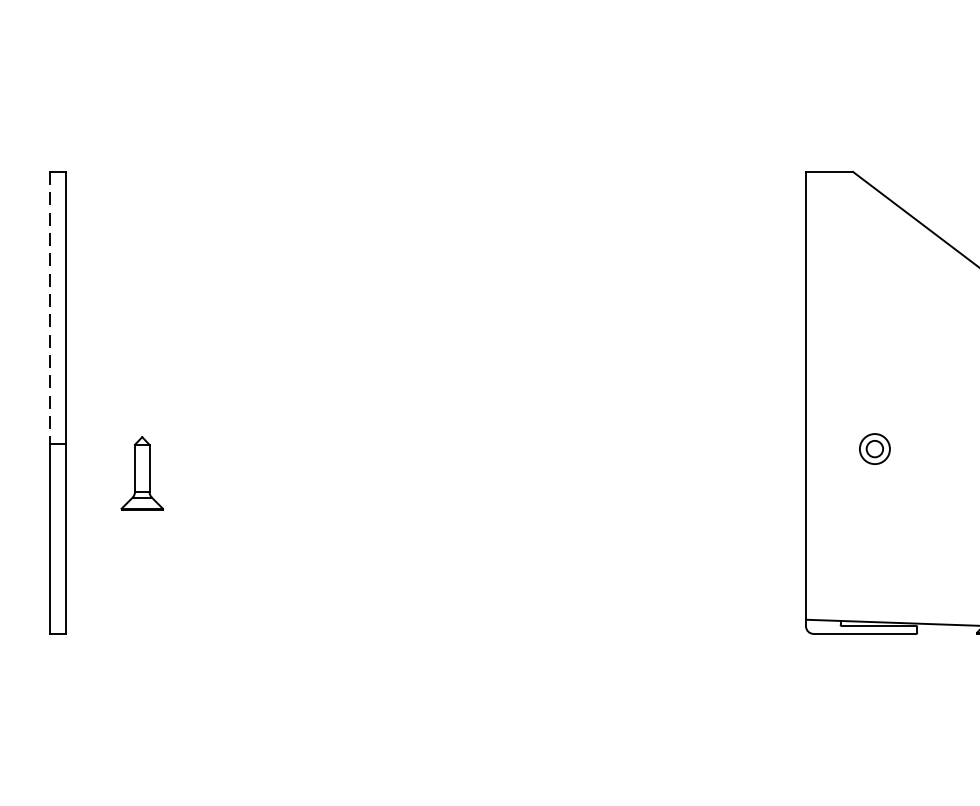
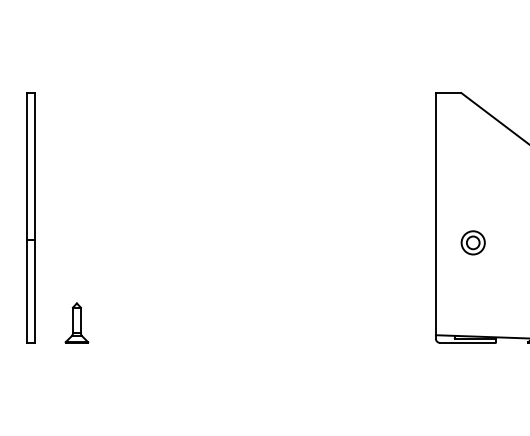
line: (50, 307) -> (27, 166), dashed -> solid
part: (873, 448) -> (472, 242), size x1.43
part: (141, 472) -> (76, 322), moved

